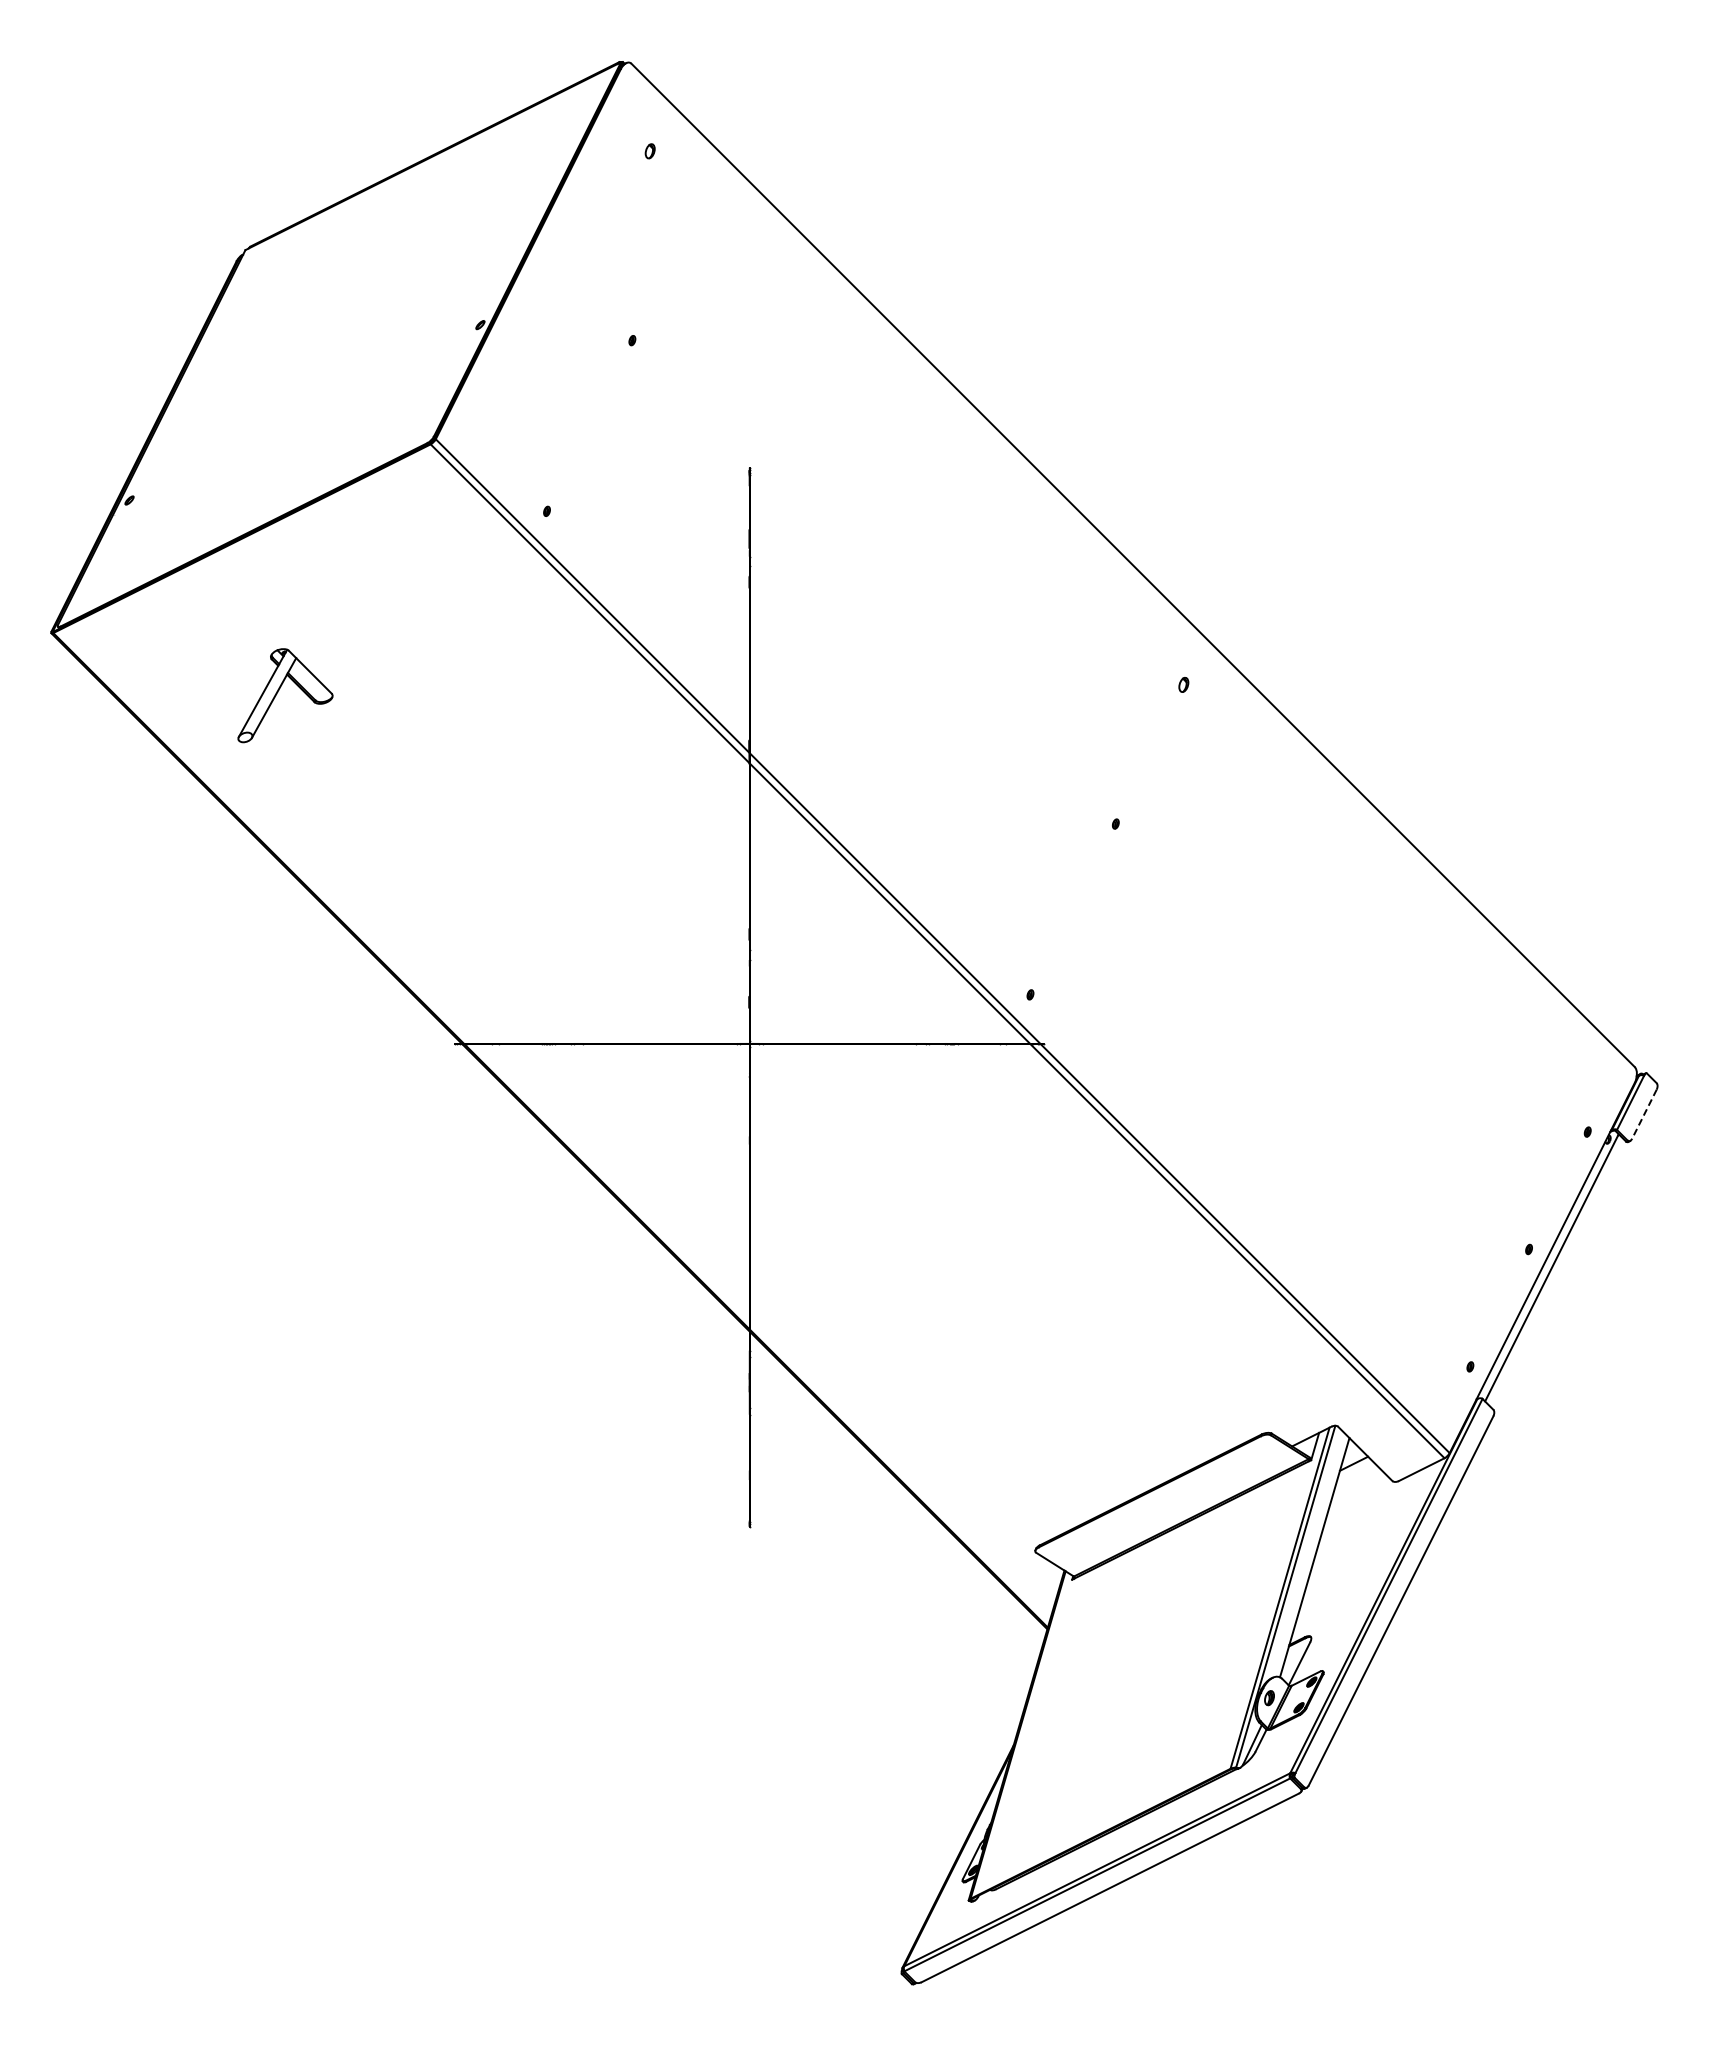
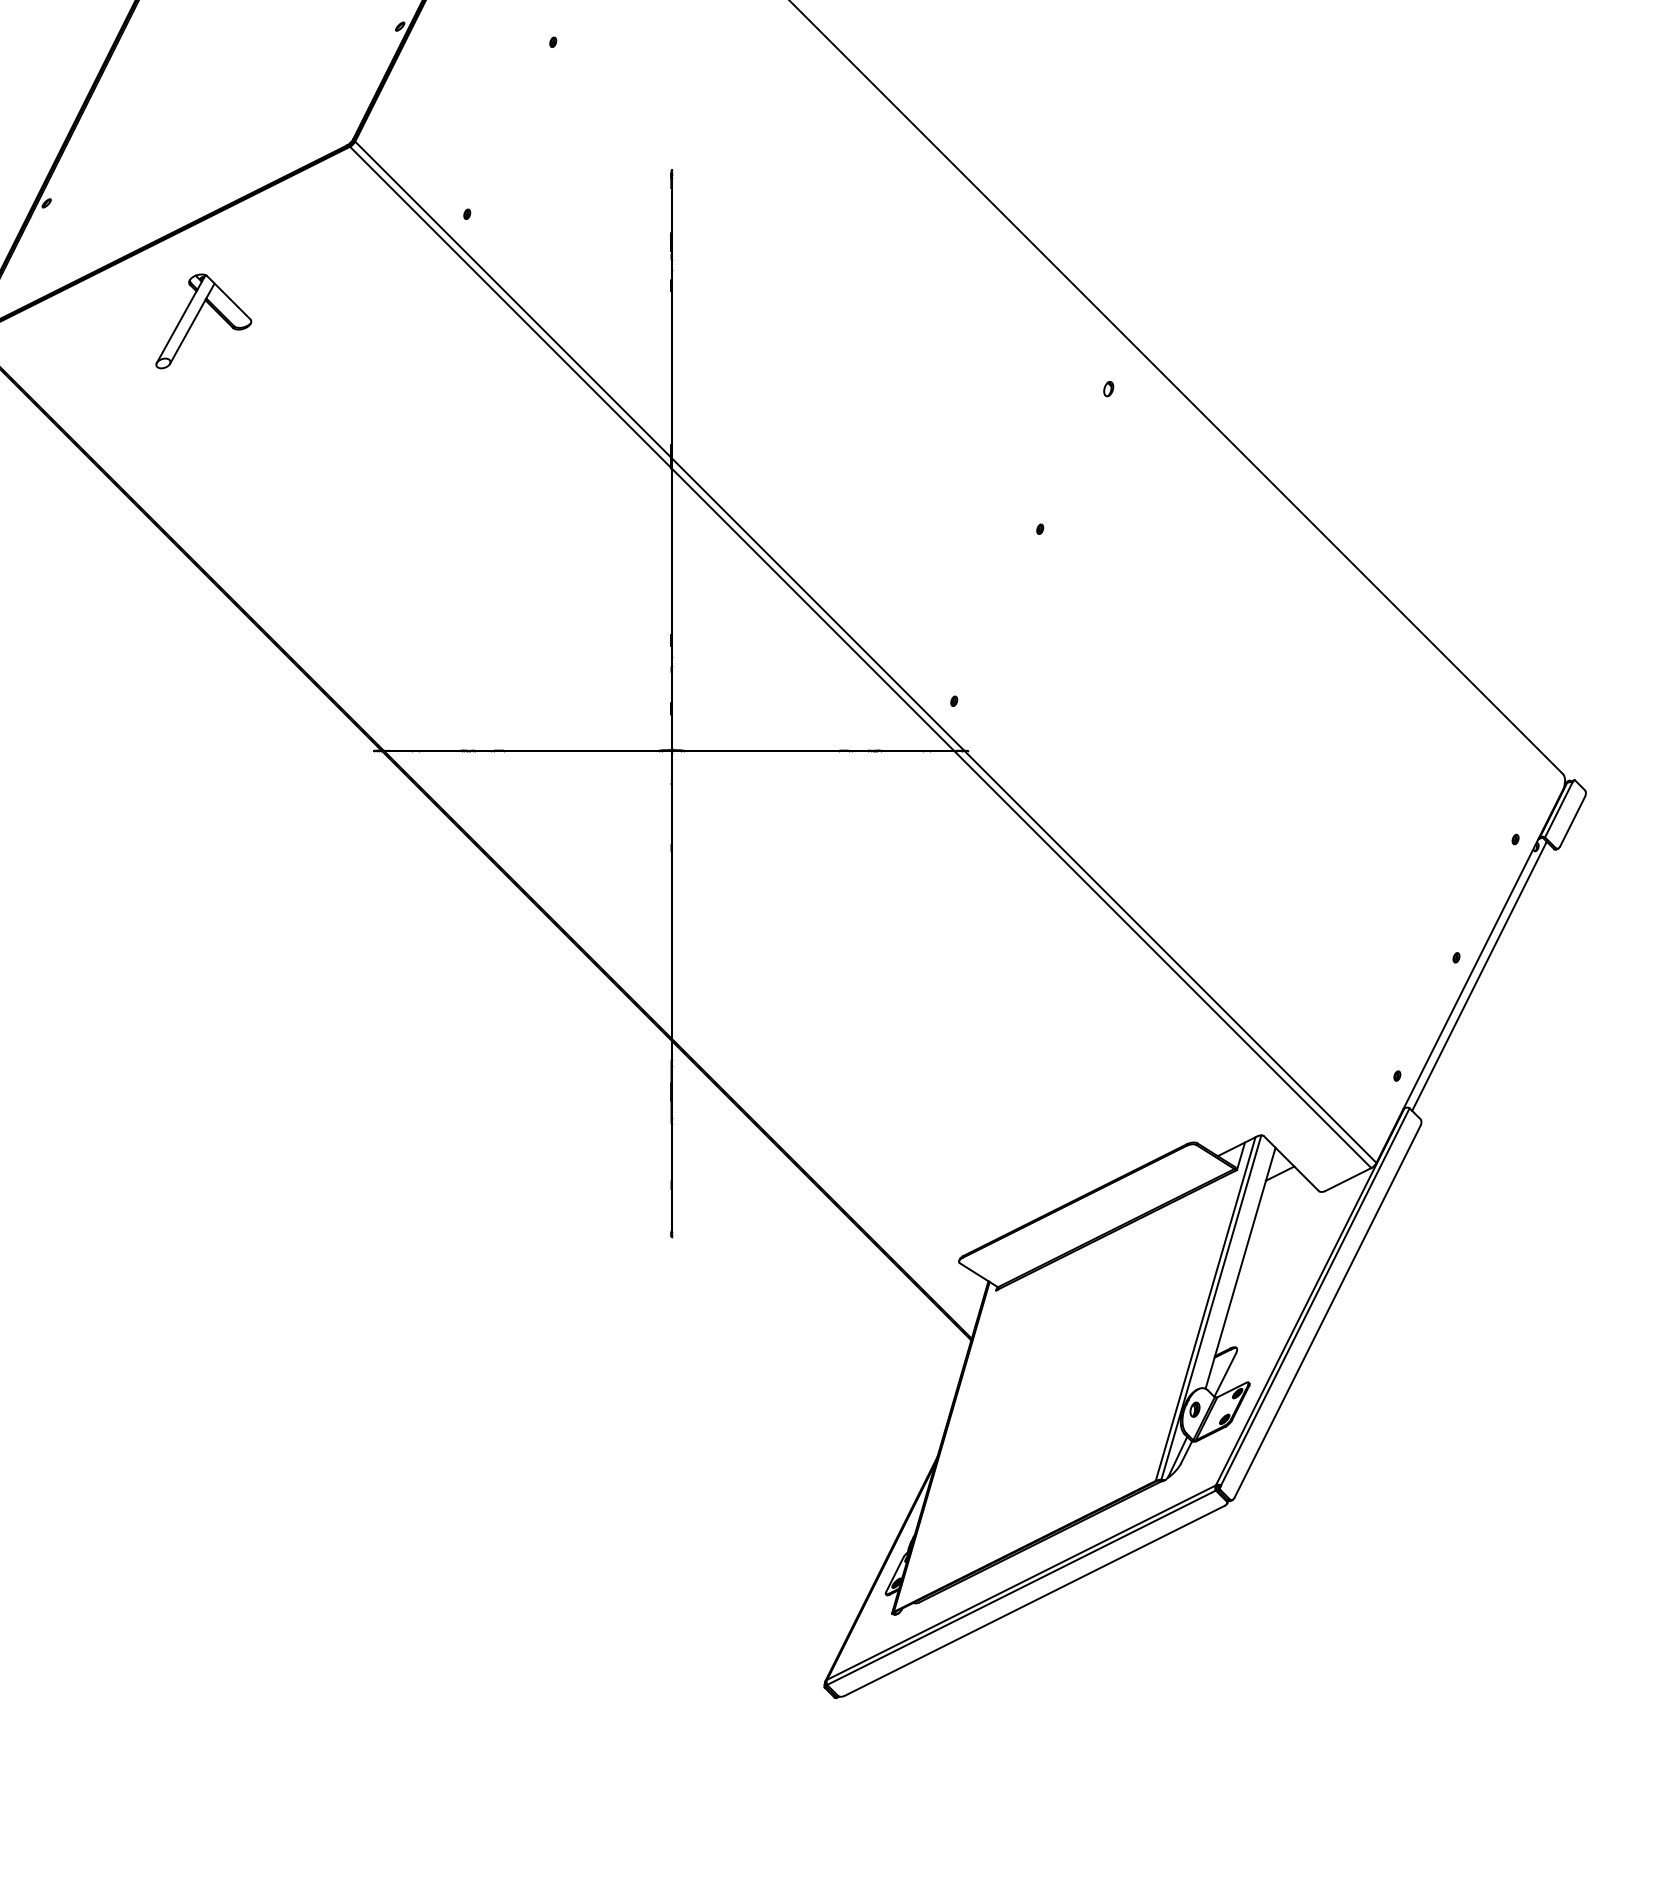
part: (278, 692) -> (196, 318), moved
line: (1644, 1114) -> (1572, 821), dashed -> solid

